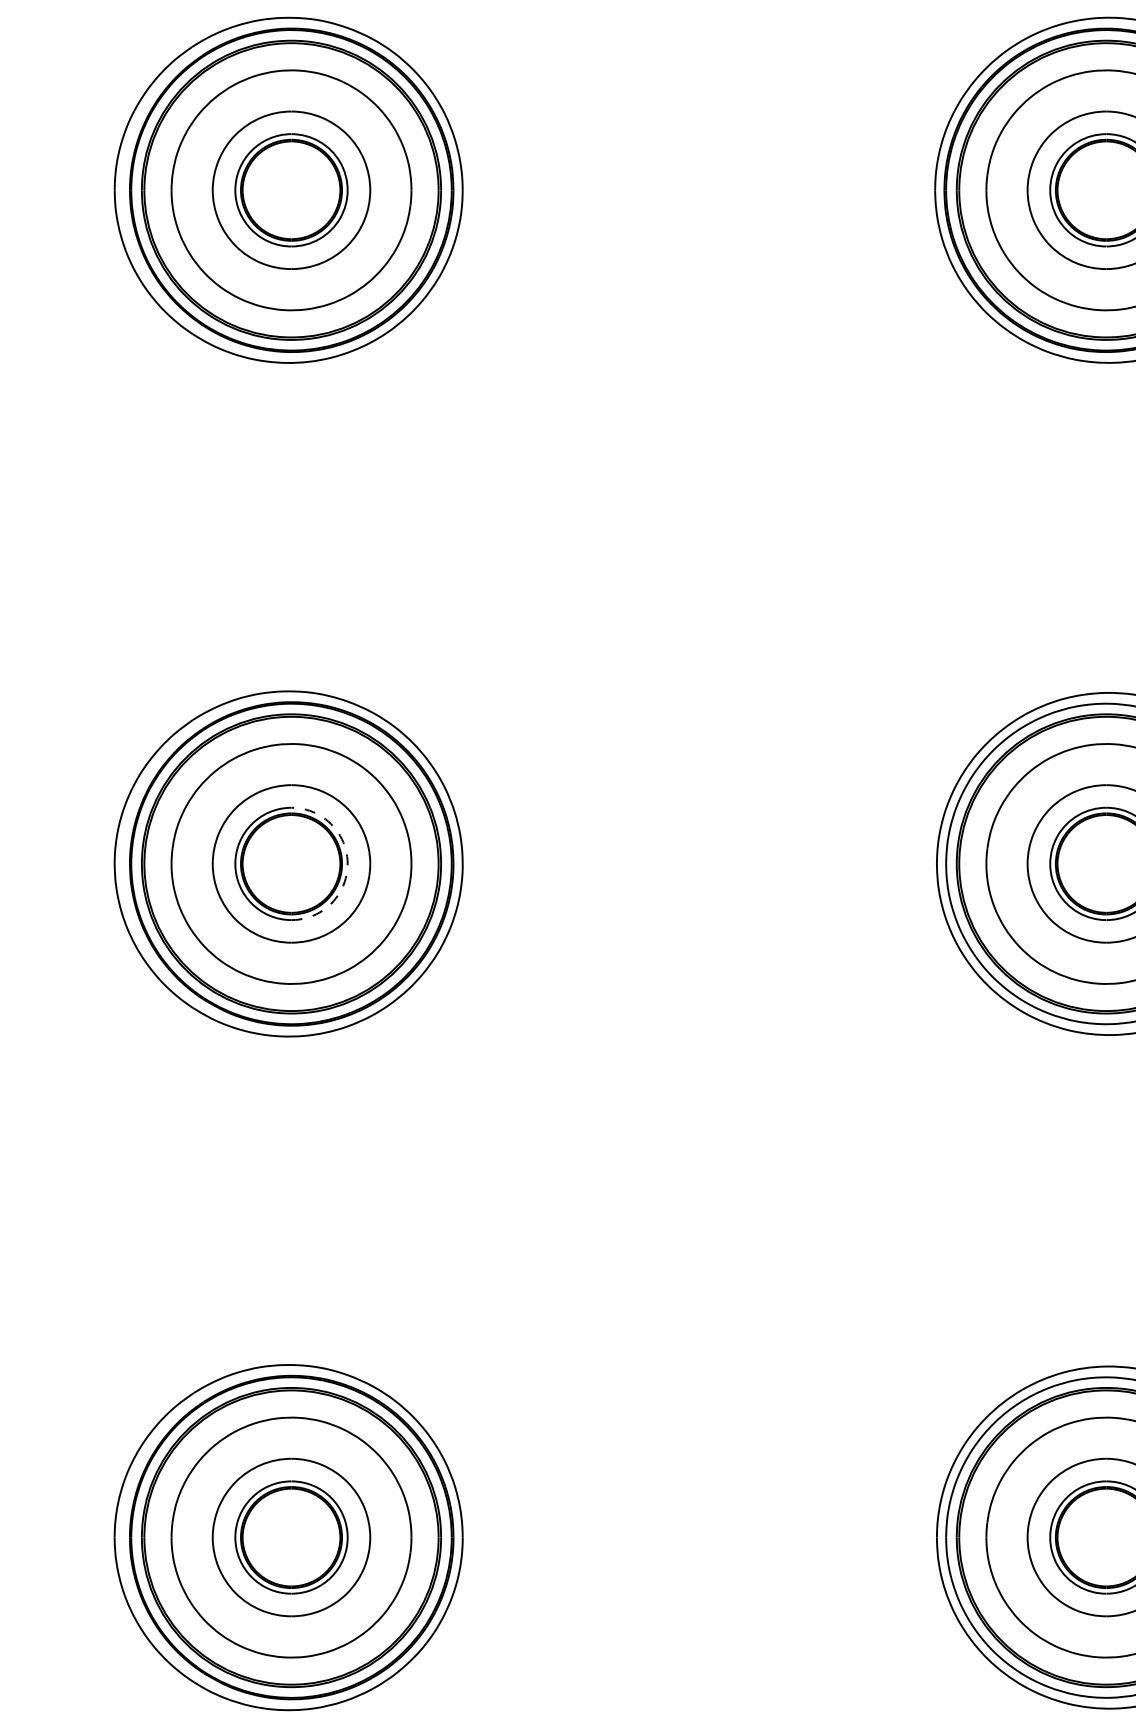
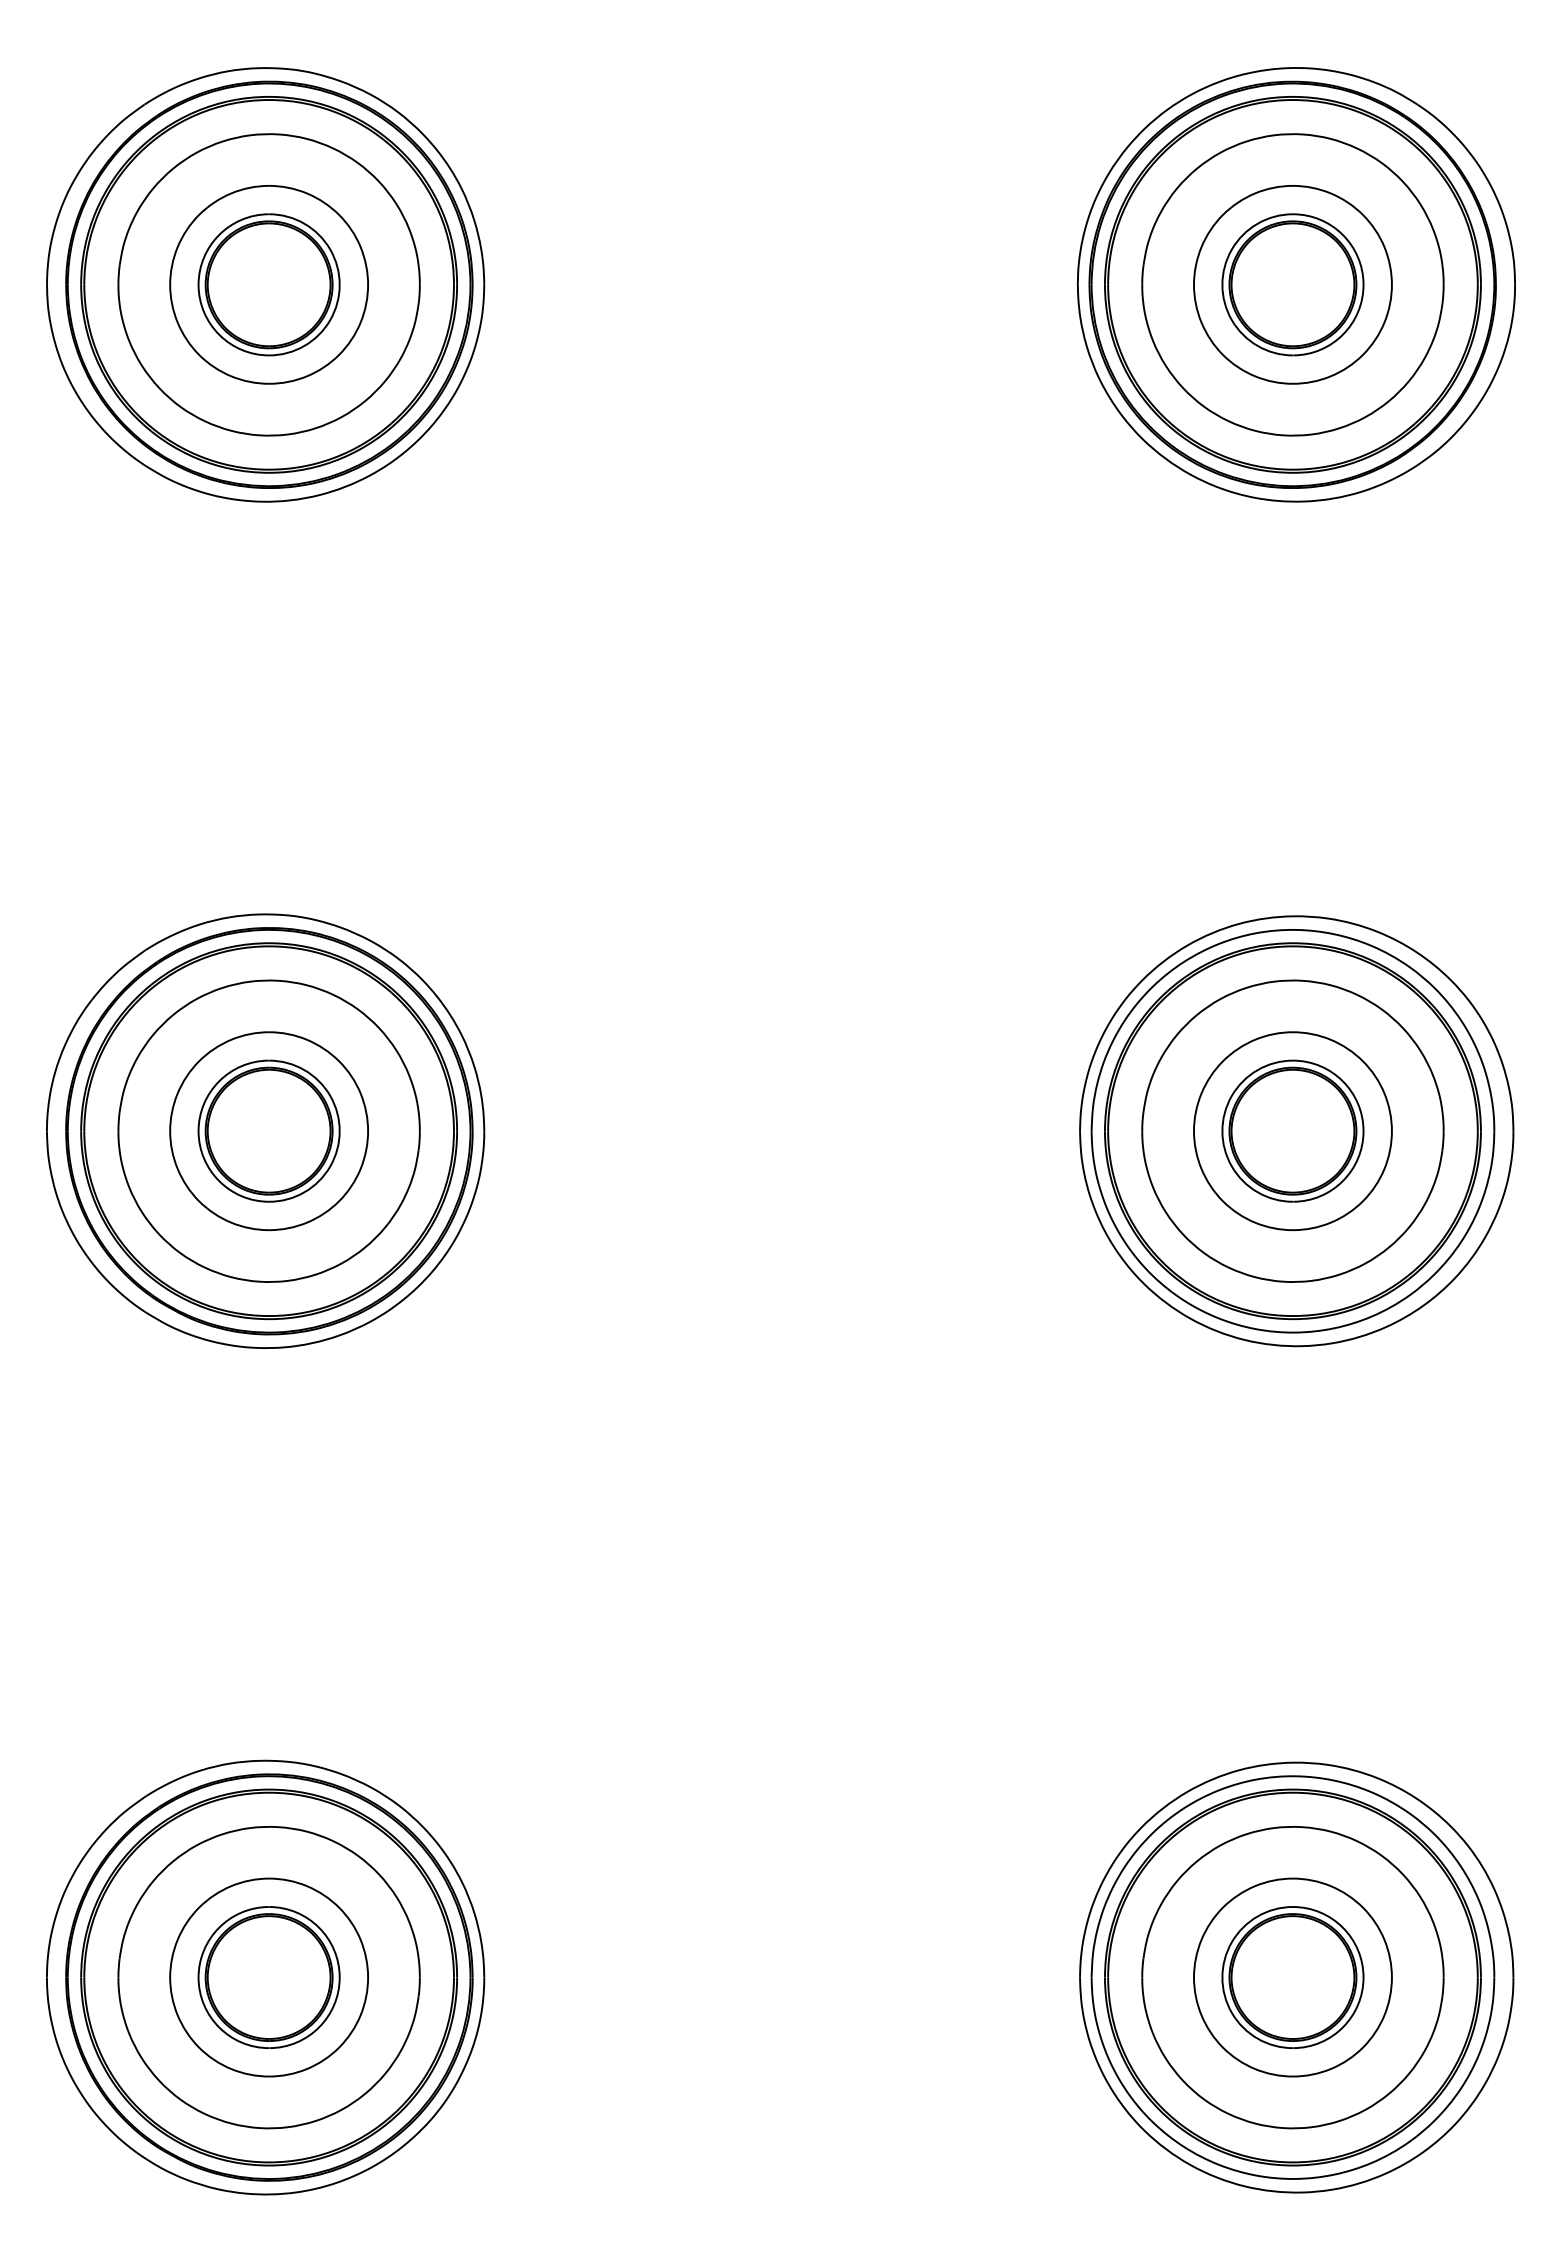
arc: (347, 864) -> (339, 1131), dashed -> solid

